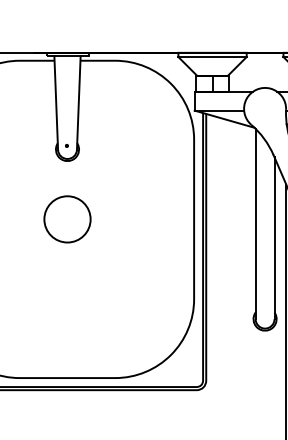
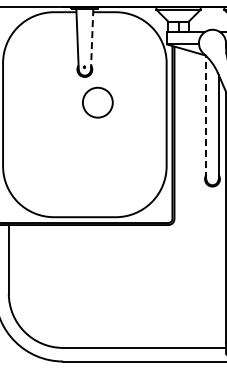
line: (79, 102) -> (92, 39), solid -> dashed
circle: (66, 219) -> (97, 102), moved
line: (255, 223) -> (206, 117), solid -> dashed

